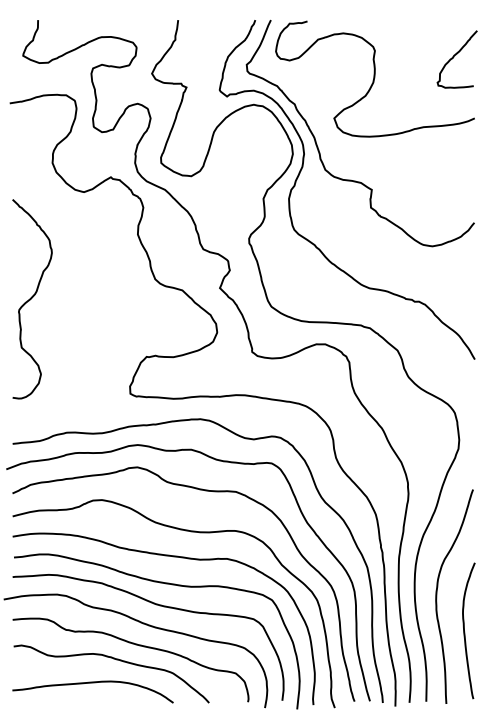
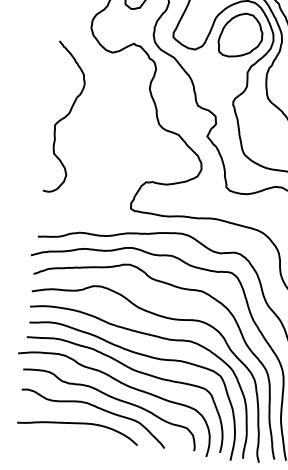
part: (249, 151) -> (240, 35), added
curve: (32, 298) -> (66, 117), moved

